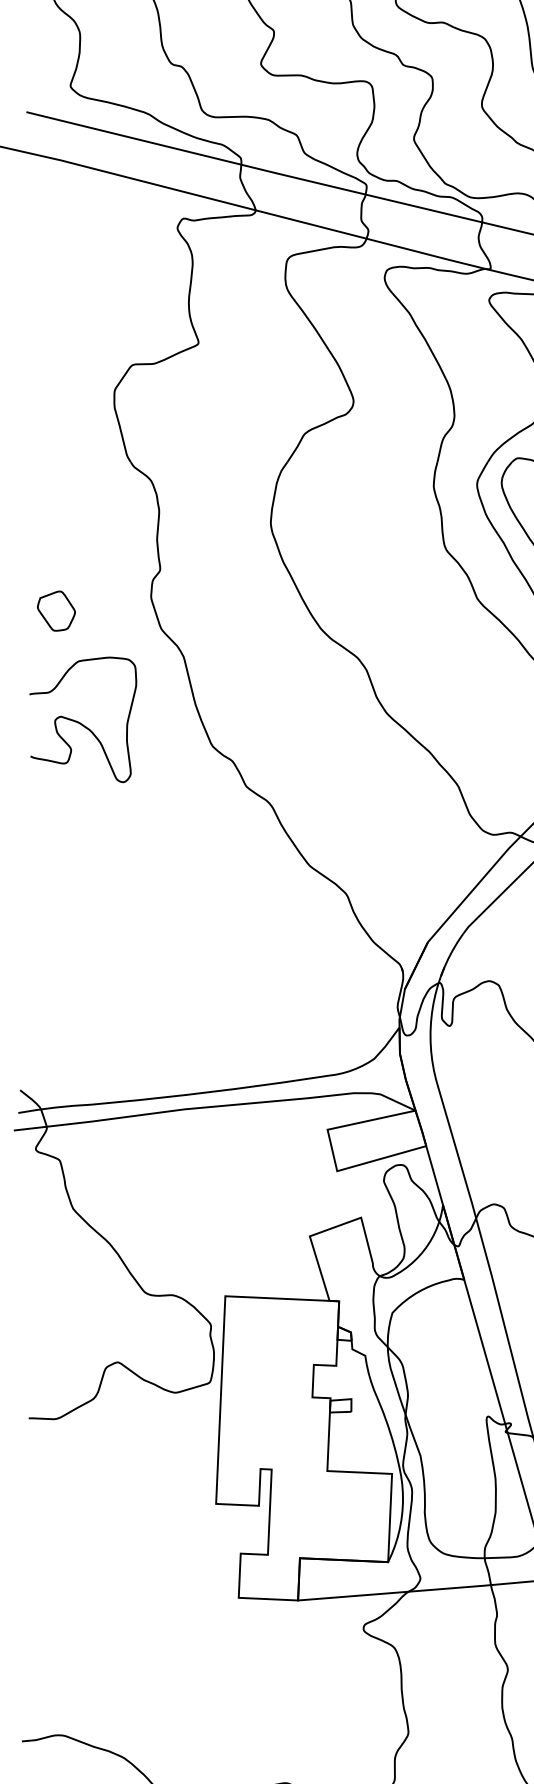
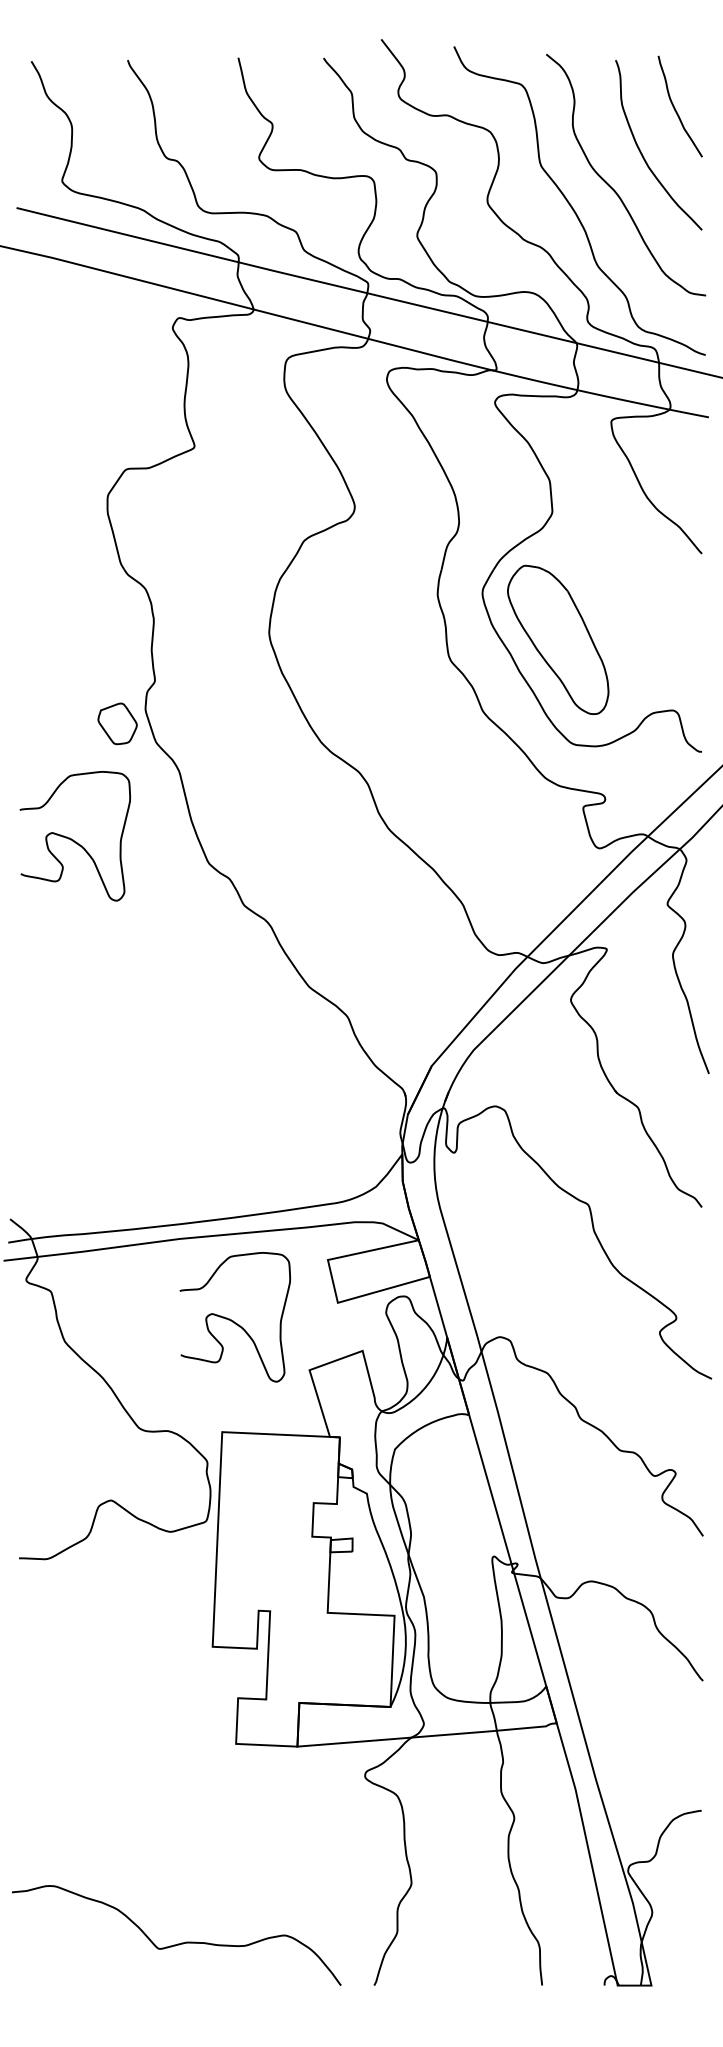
part: (56, 610) -> (117, 723), moved
curve: (236, 1188) -> (233, 1320), added

